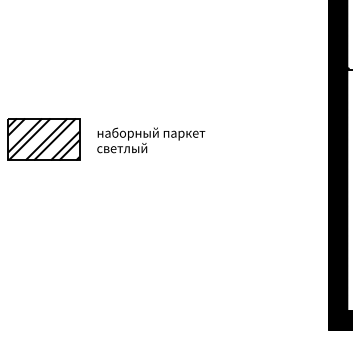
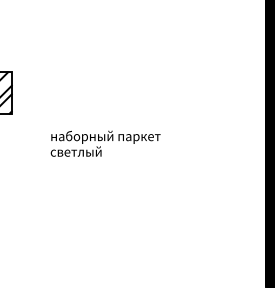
text: (151, 140) -> (105, 143), moved

